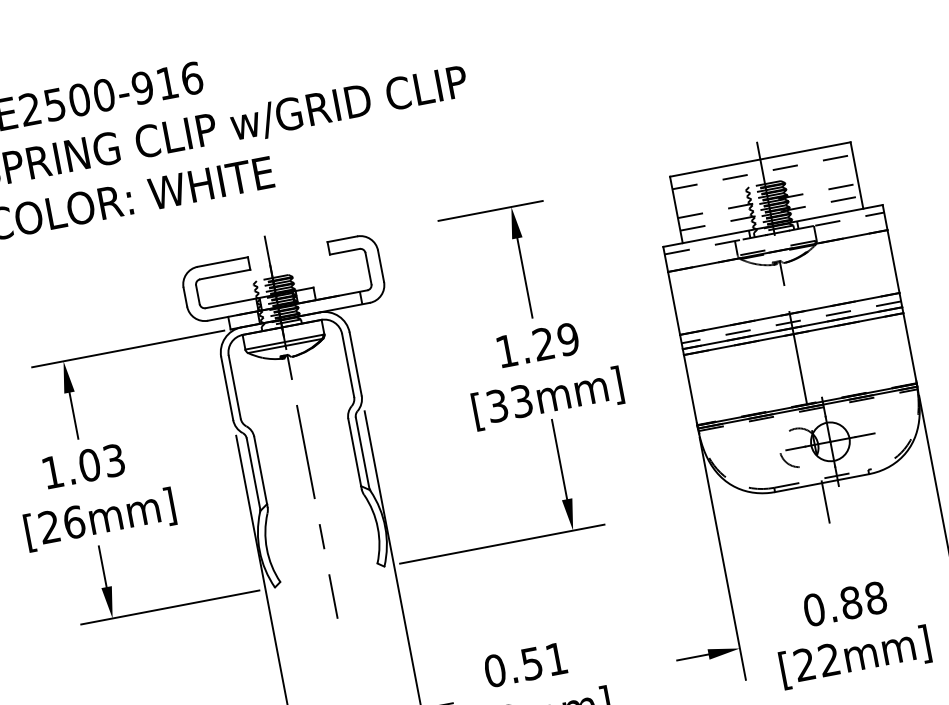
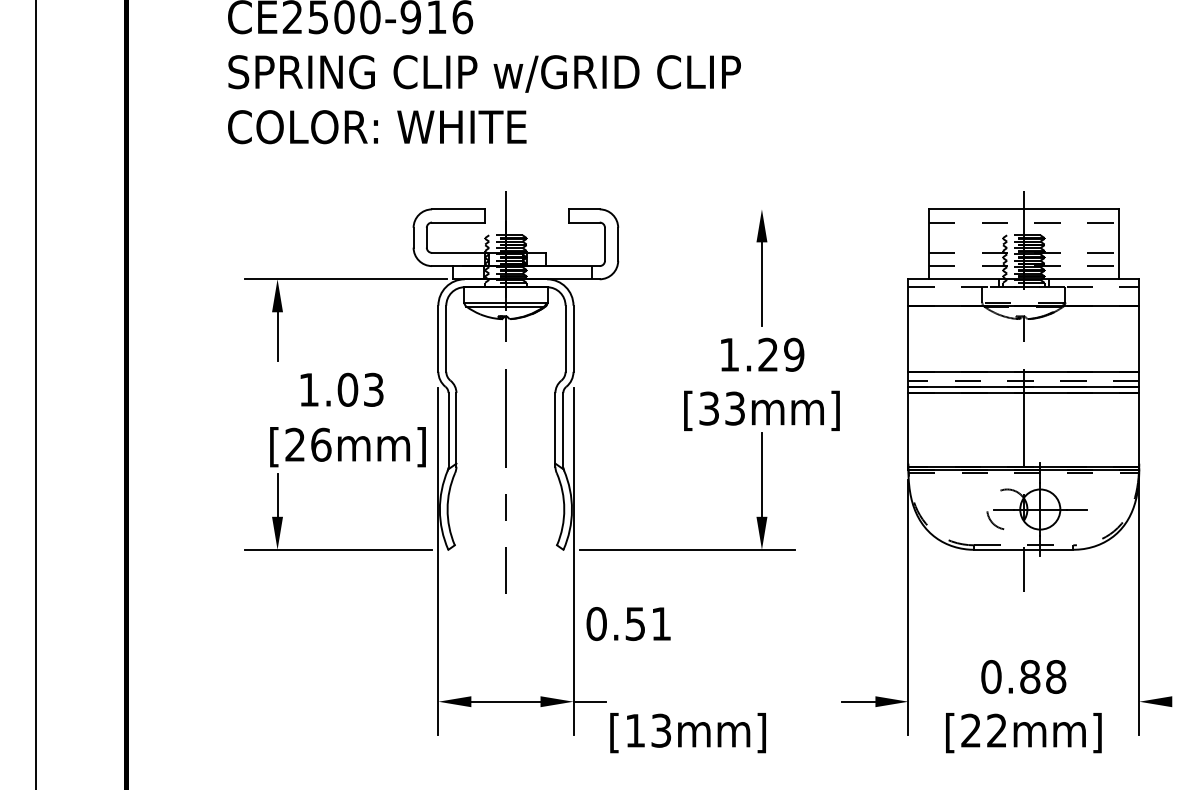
line: (490, 211) -> (739, 209), removed
text: (94, 493) -> (347, 419), moved
text: (525, 664) -> (628, 623), moved

